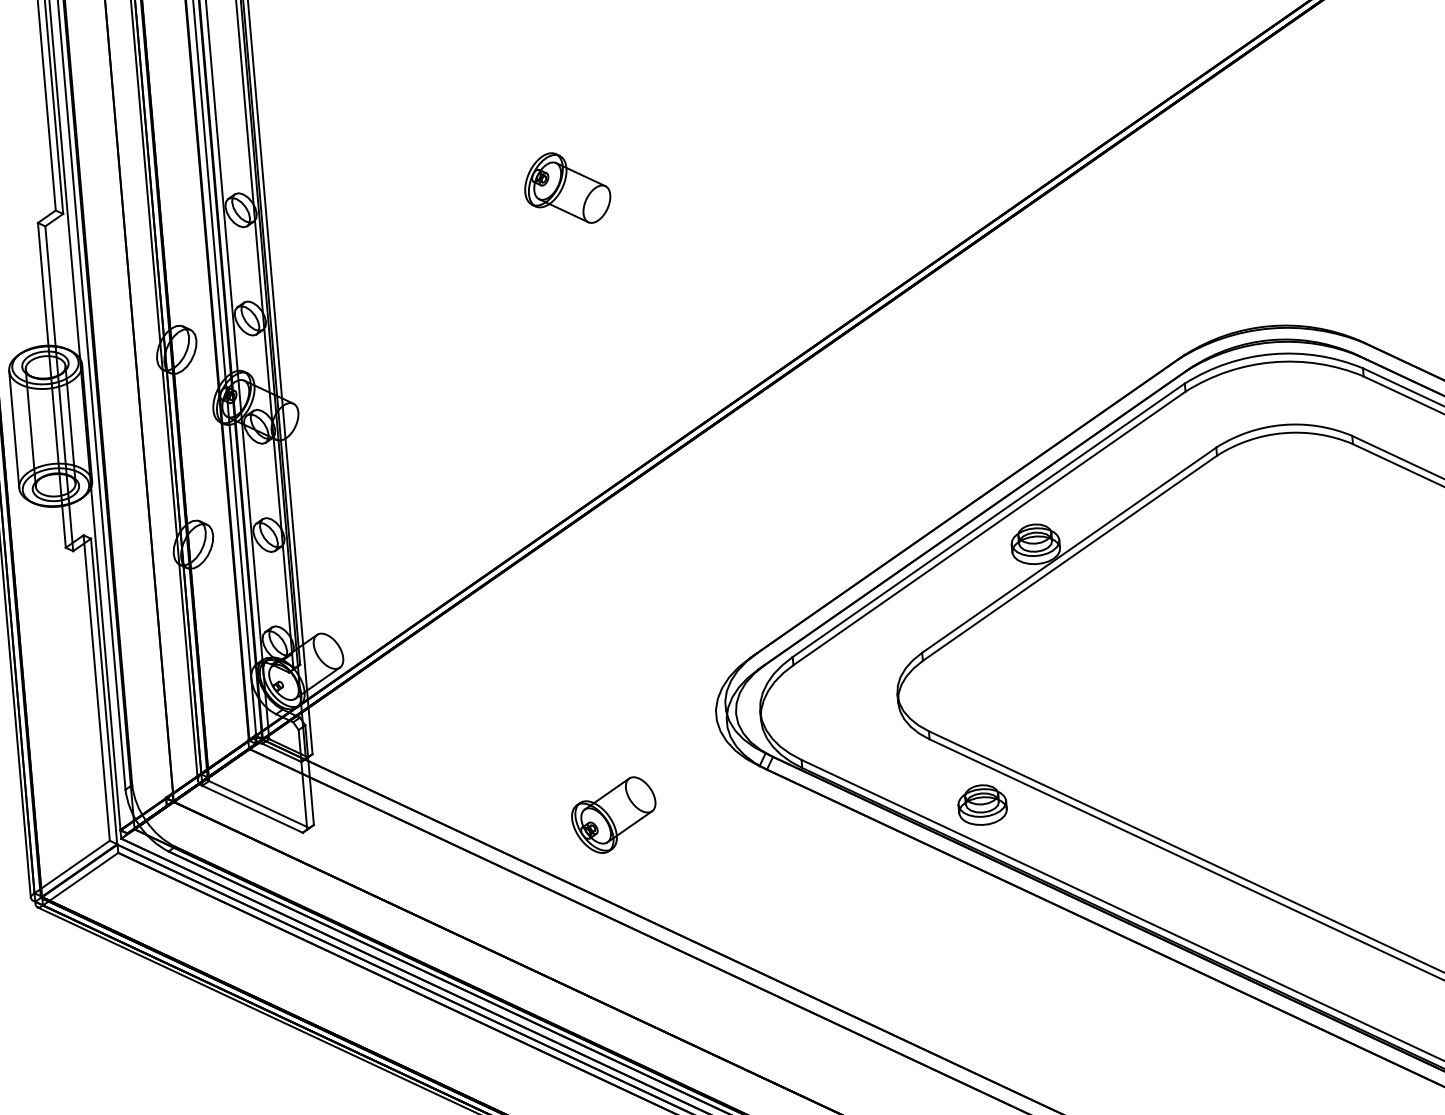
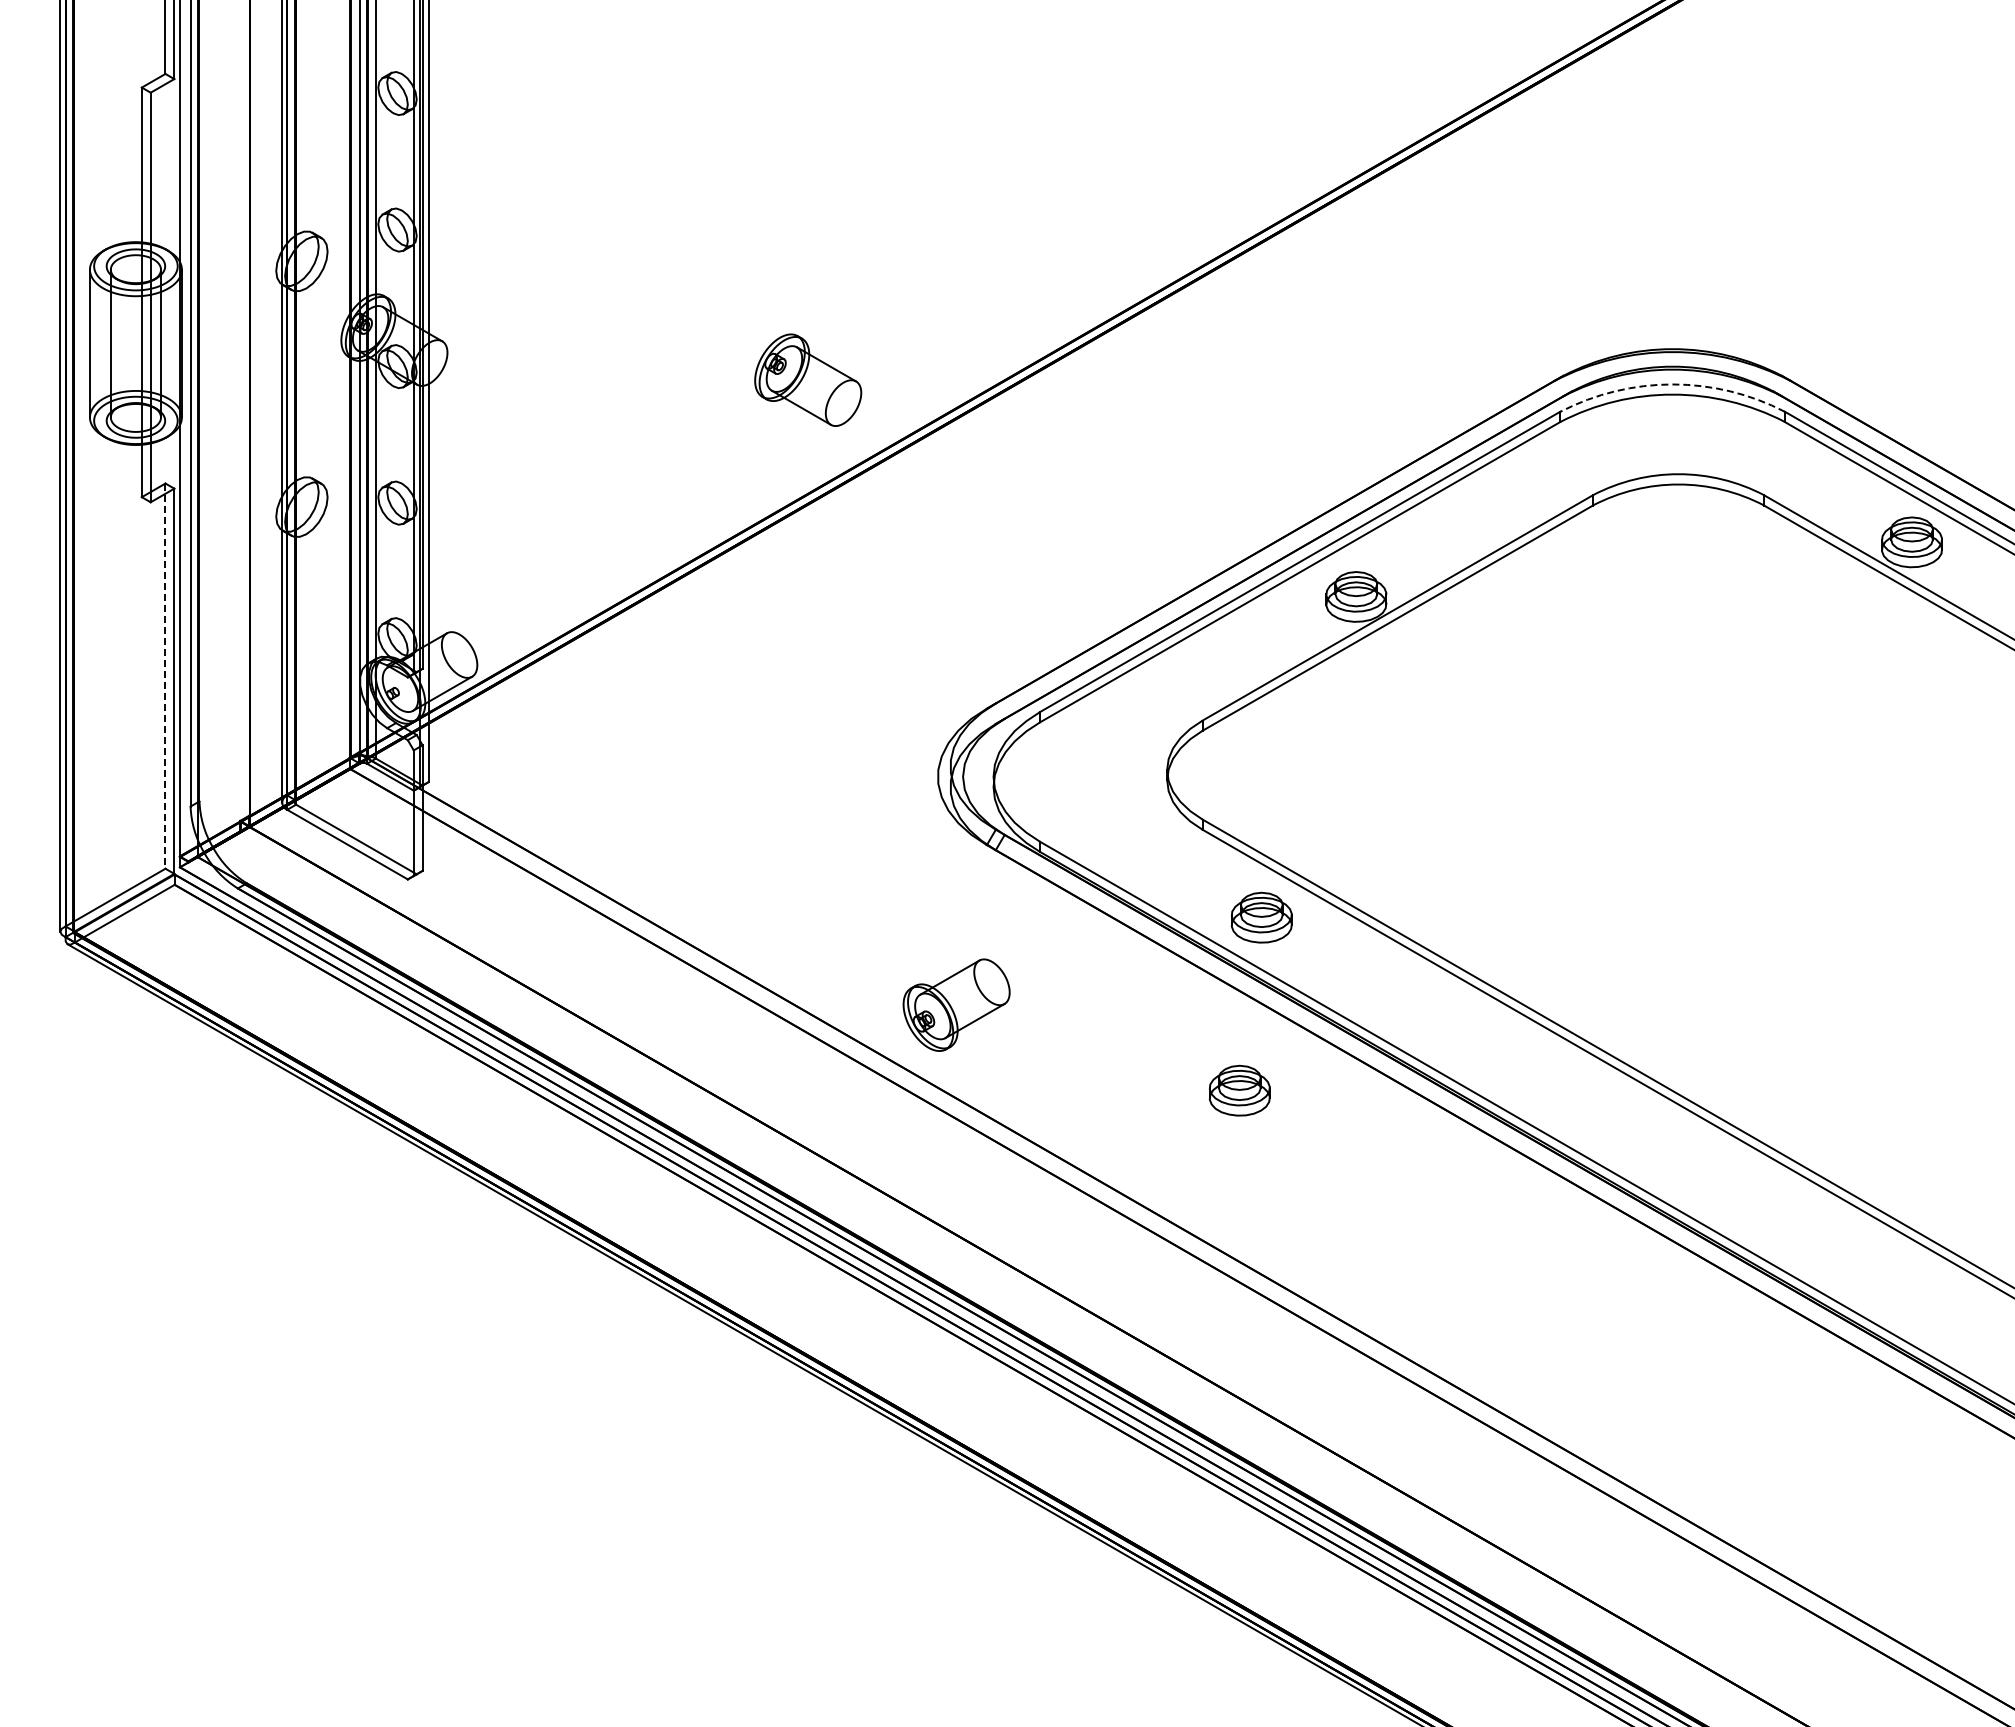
part: (567, 187) -> (808, 379), moved
arc: (1271, 354) -> (1672, 384), solid -> dashed
line: (96, 688) -> (165, 676), solid -> dashed
part: (614, 814) -> (956, 1004), moved
part: (976, 943) -> (1239, 1090), added

